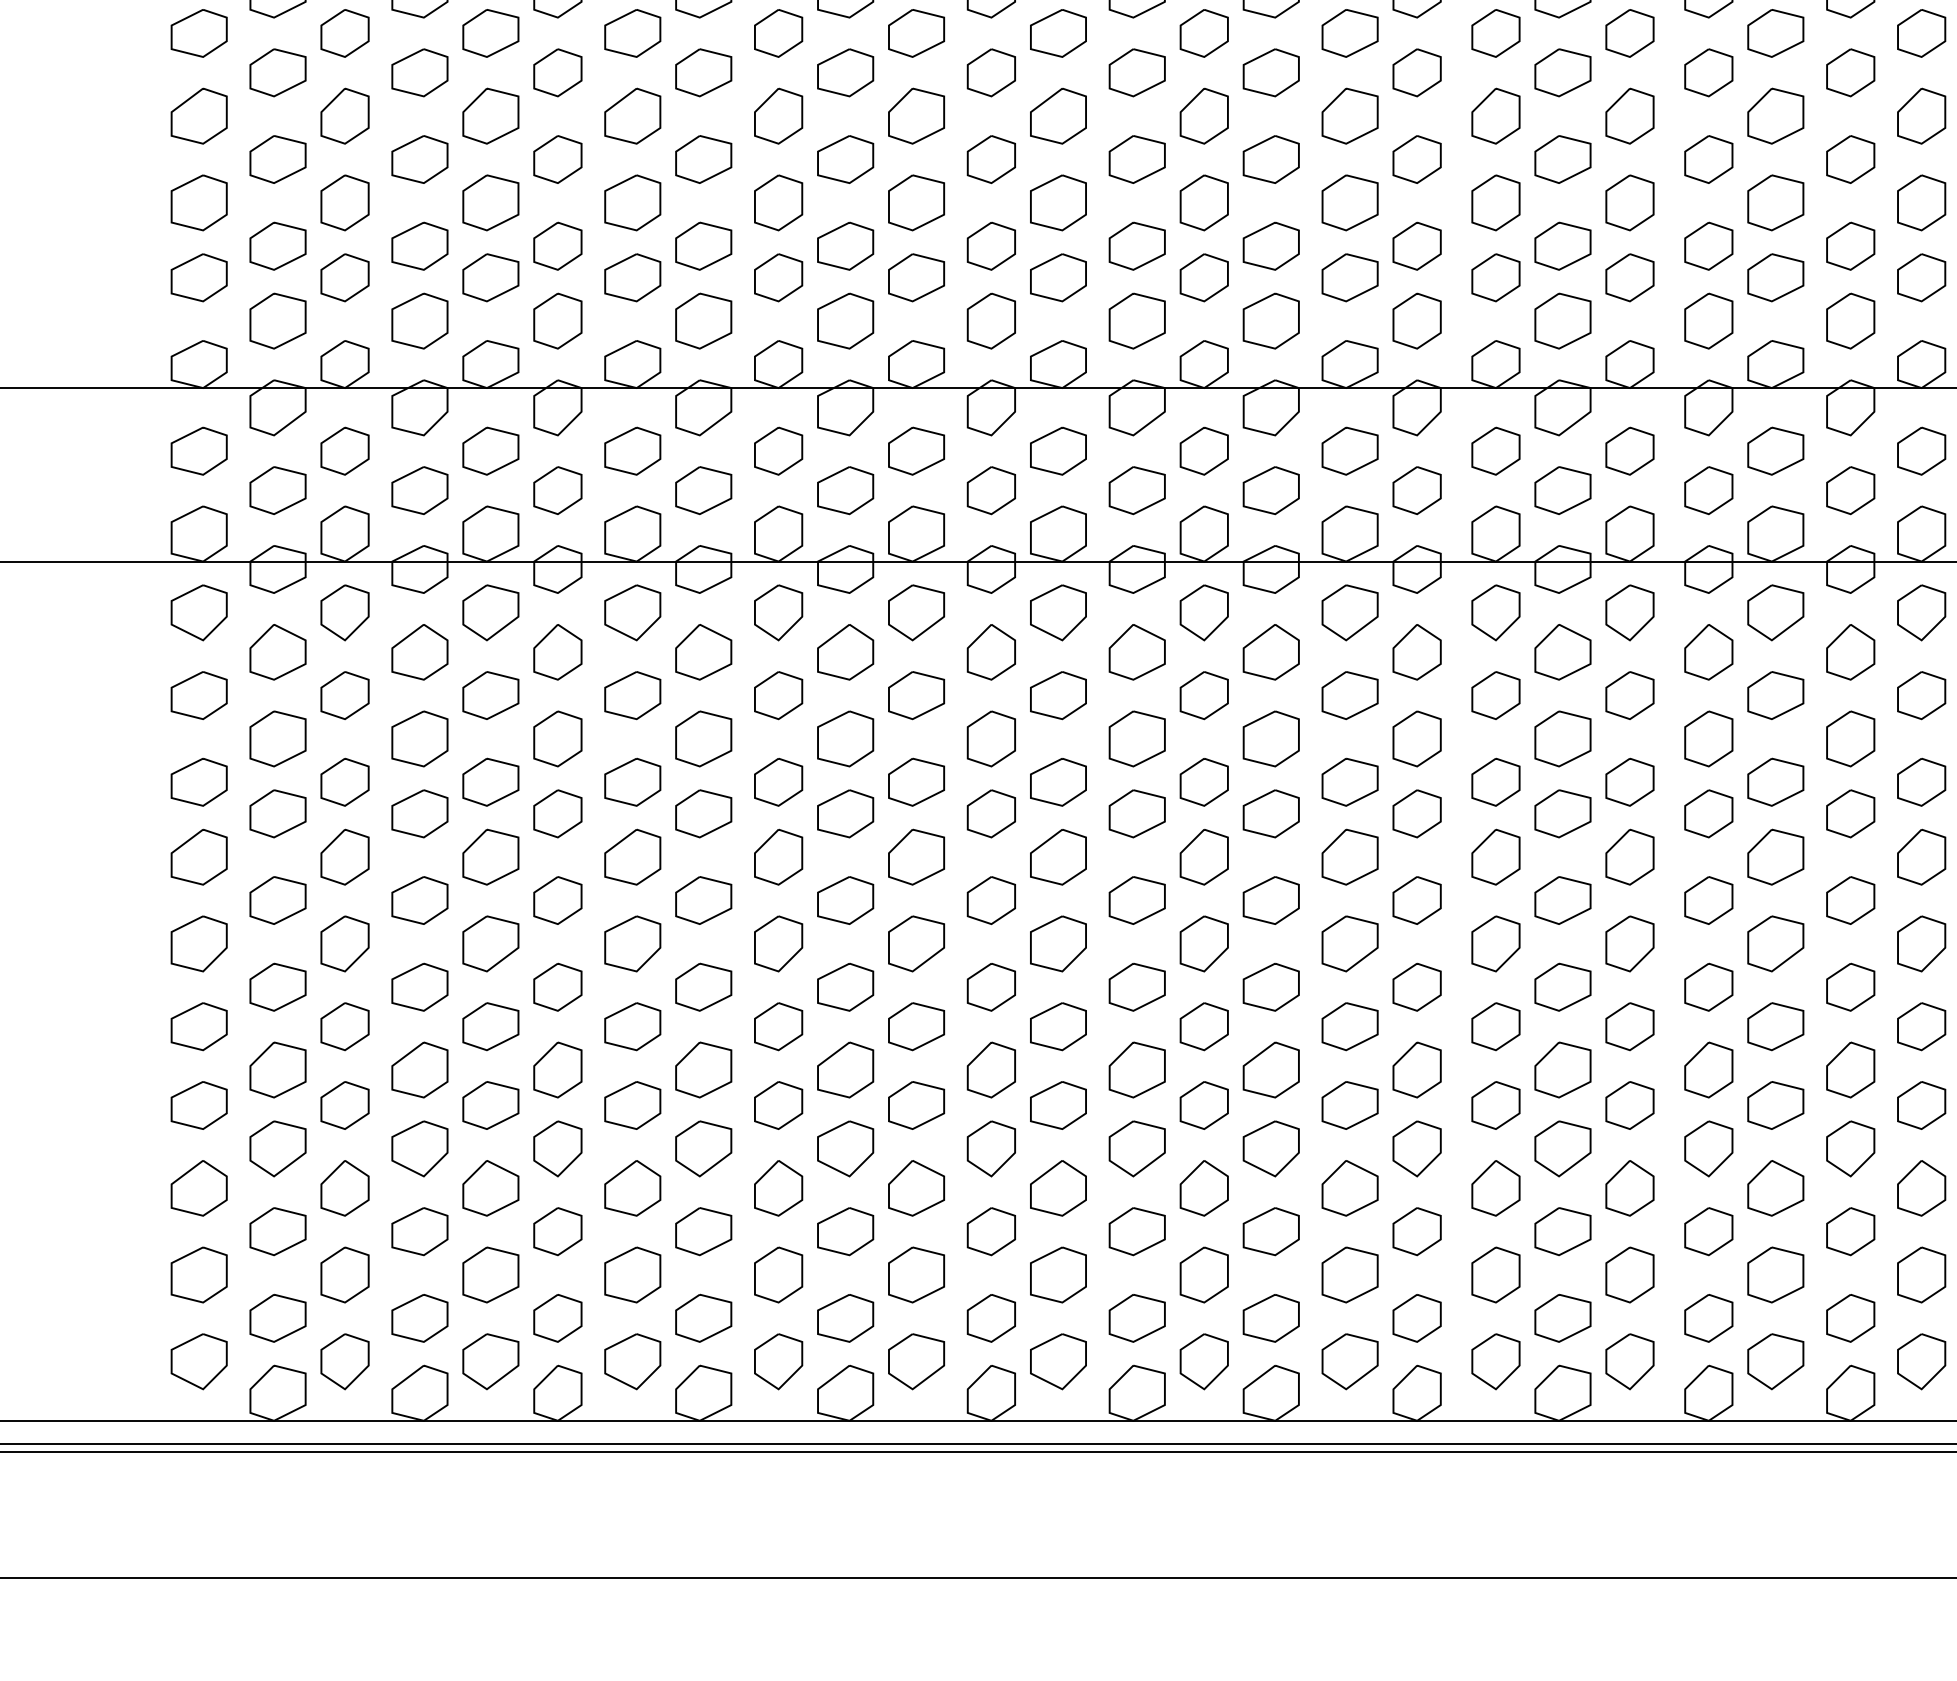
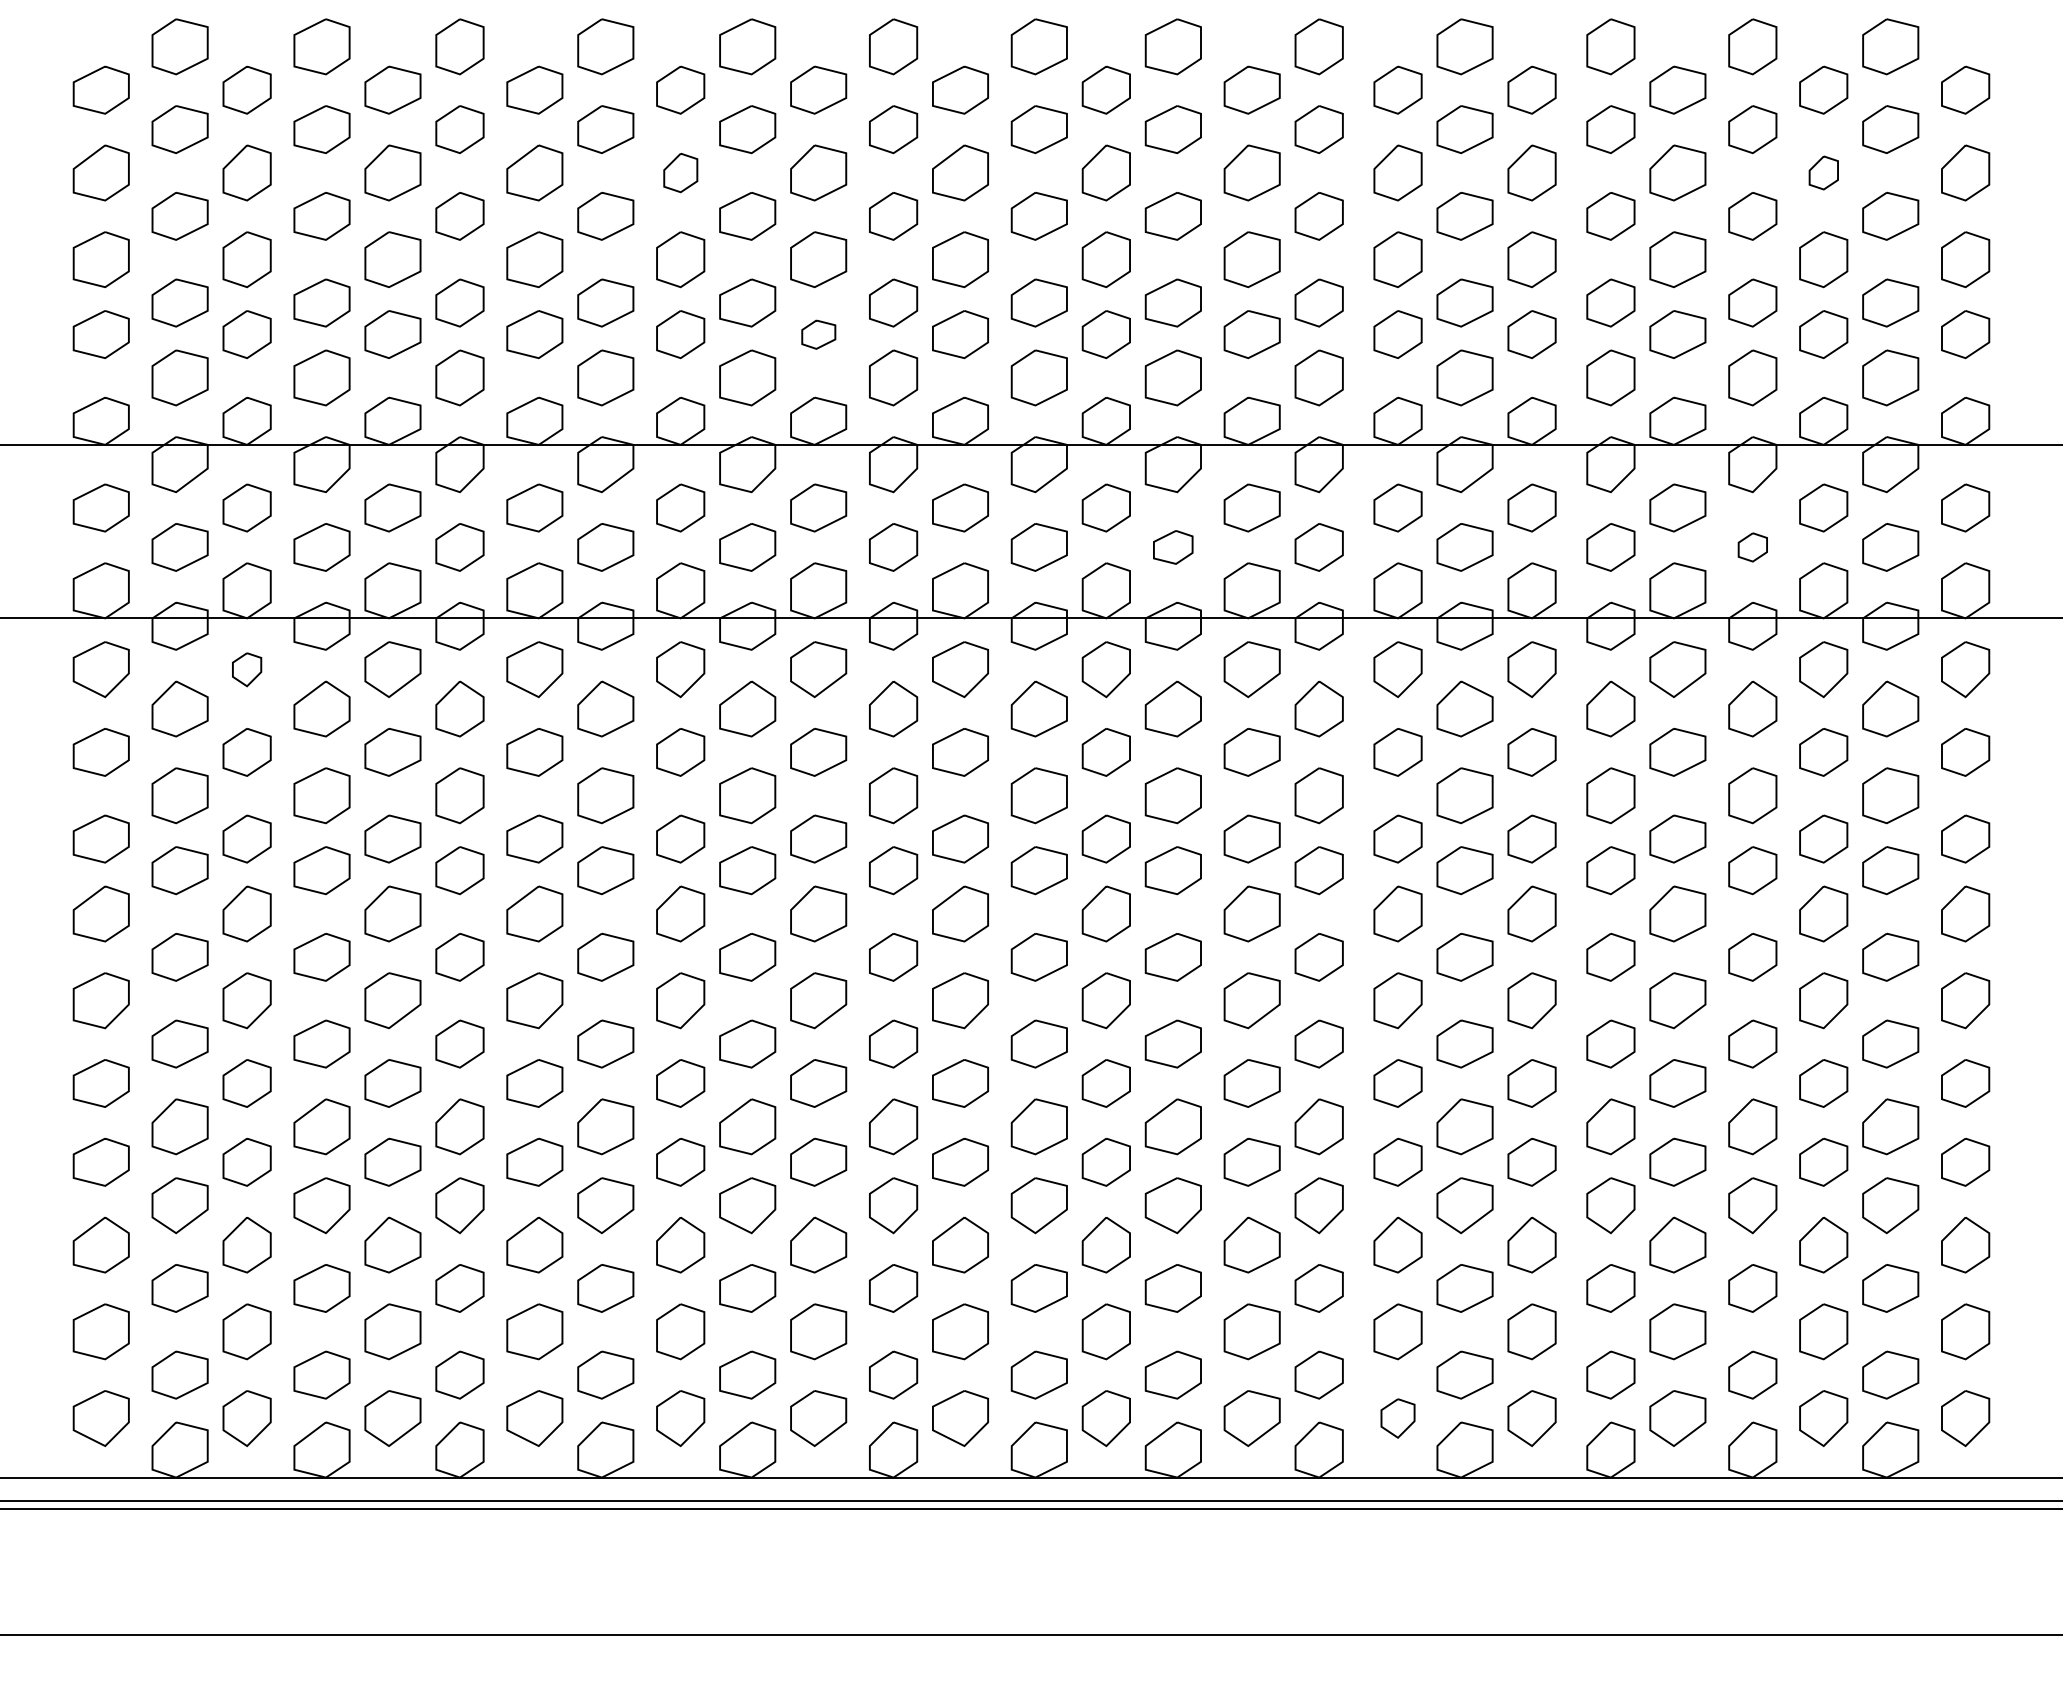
part: (778, 115) -> (680, 172), size x0.7
part: (1921, 115) -> (1823, 172), size x0.6
part: (916, 277) -> (818, 334), size x0.6
part: (1270, 490) -> (1172, 547), size x0.7
part: (1850, 490) -> (1752, 547), size x0.6
part: (344, 612) -> (246, 669), size x0.6
part: (1495, 1361) -> (1397, 1418), size x0.7

